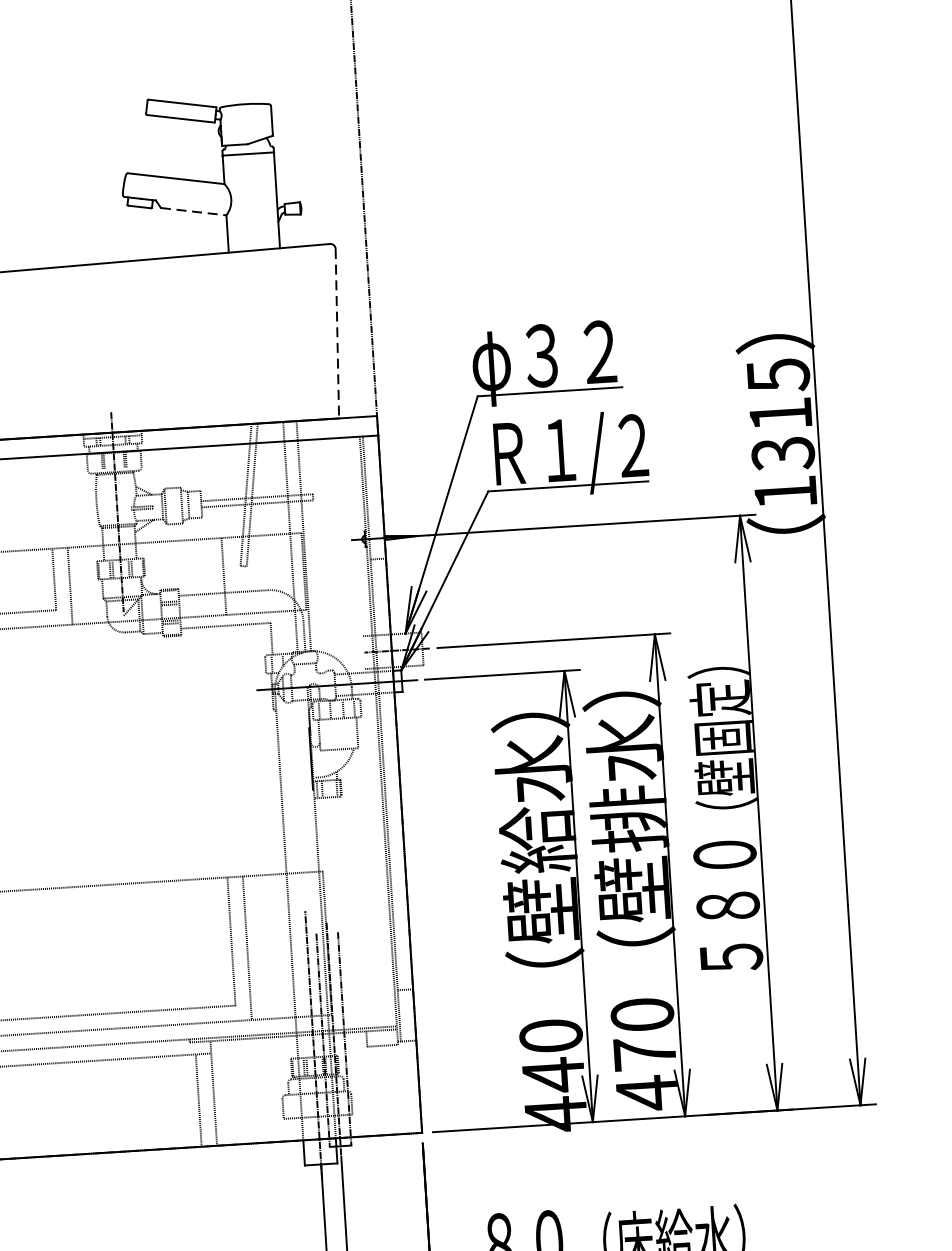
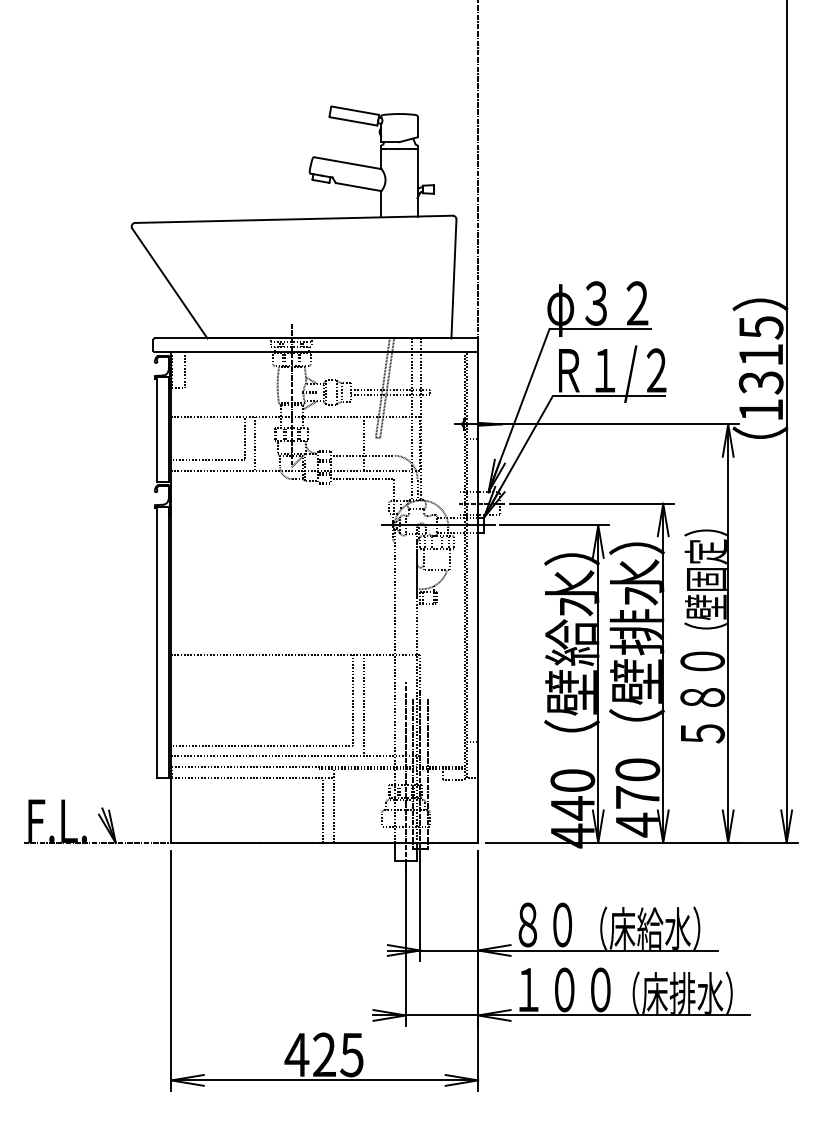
line: (195, 212) -> (359, 187), dashed -> solid
line: (336, 333) -> (453, 278), dashed -> solid

